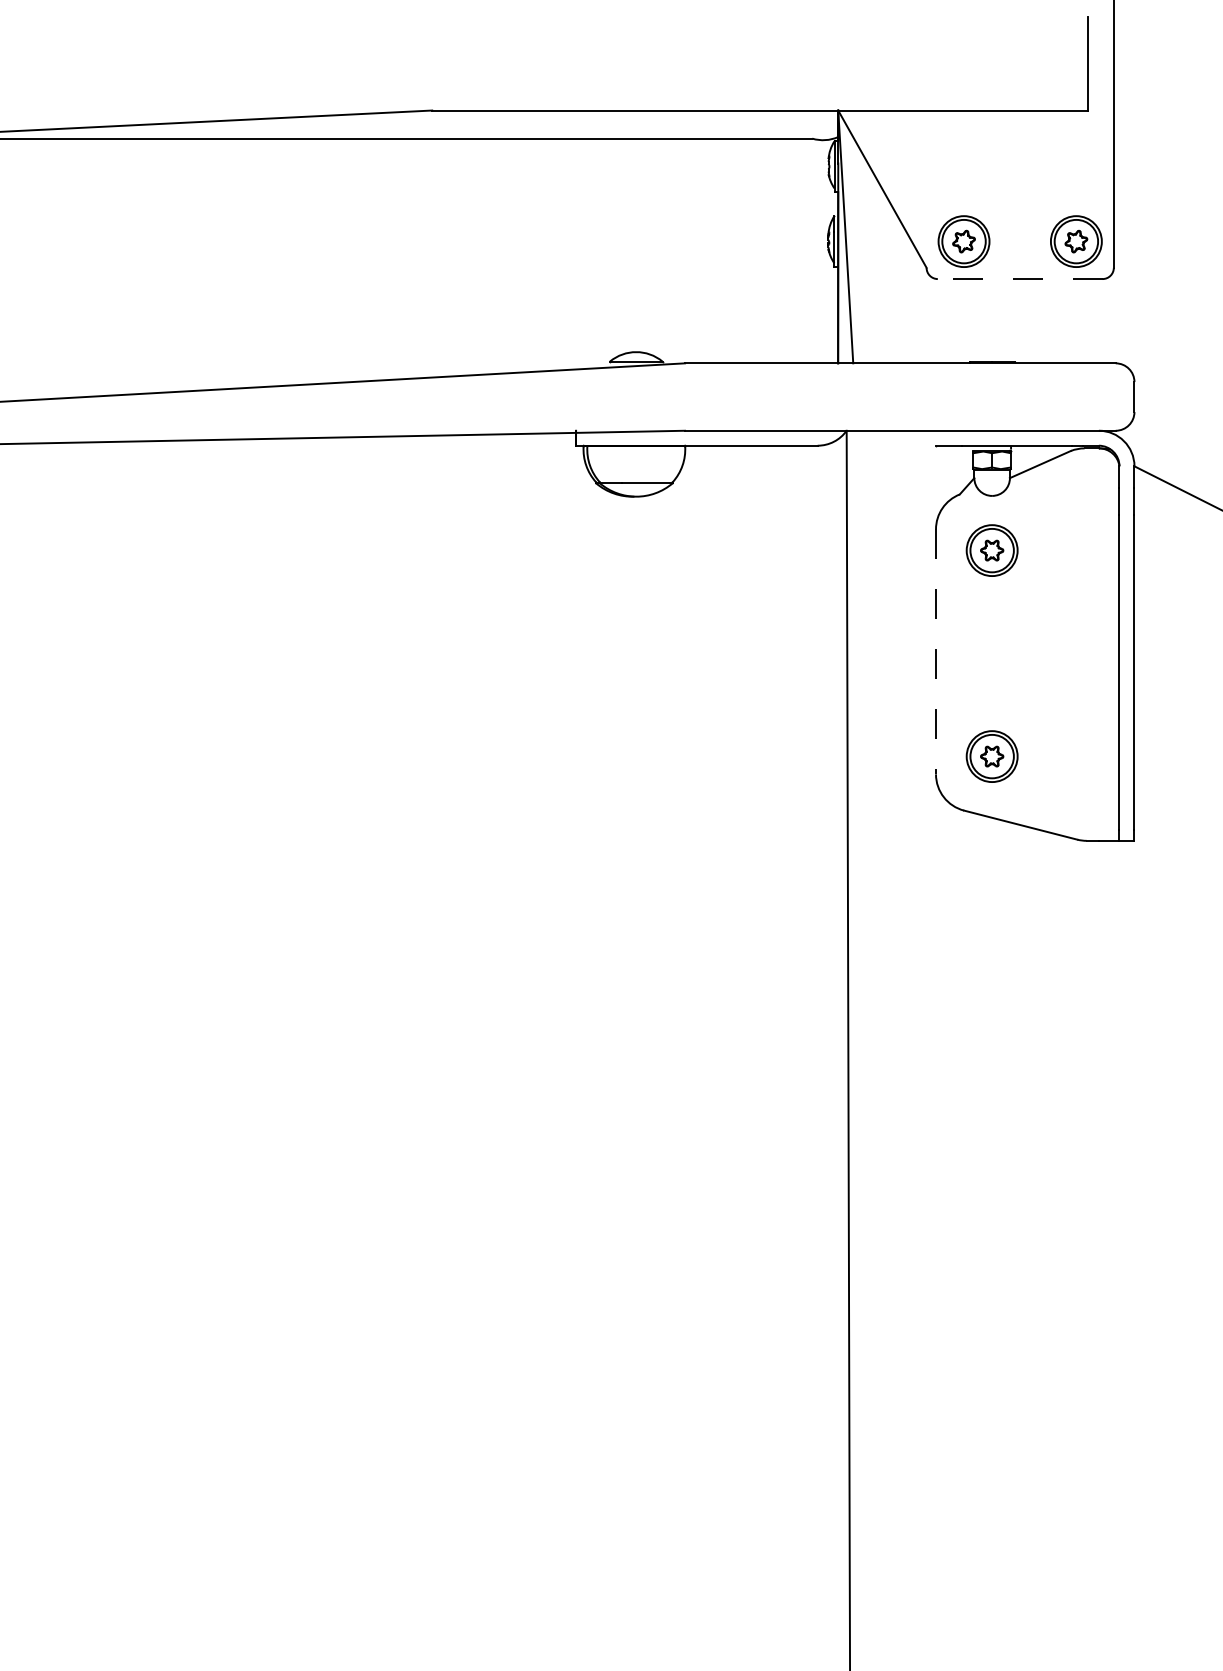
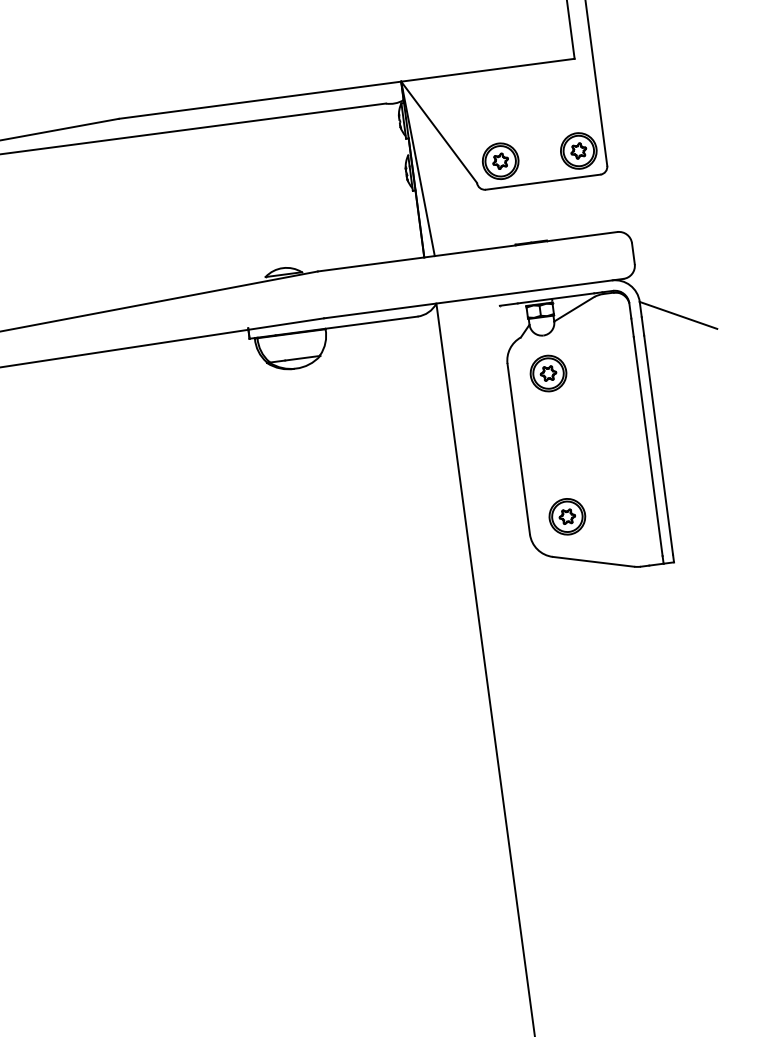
line: (1019, 279) -> (542, 182), dashed -> solid
line: (936, 652) -> (519, 449), dashed -> solid

